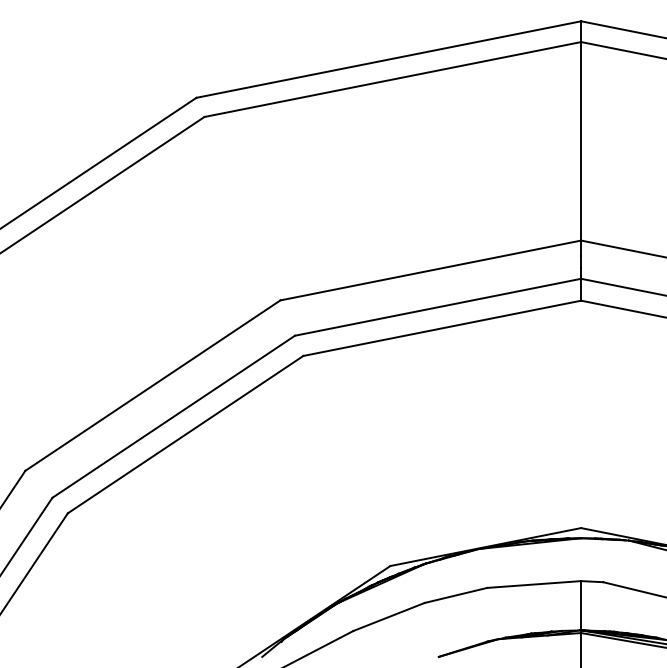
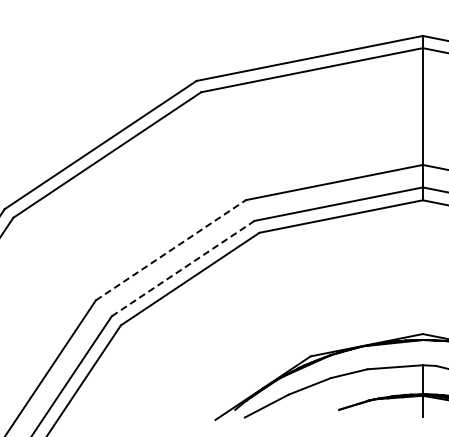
line: (153, 384) -> (171, 249), solid -> dashed
line: (174, 416) -> (183, 268), solid -> dashed

